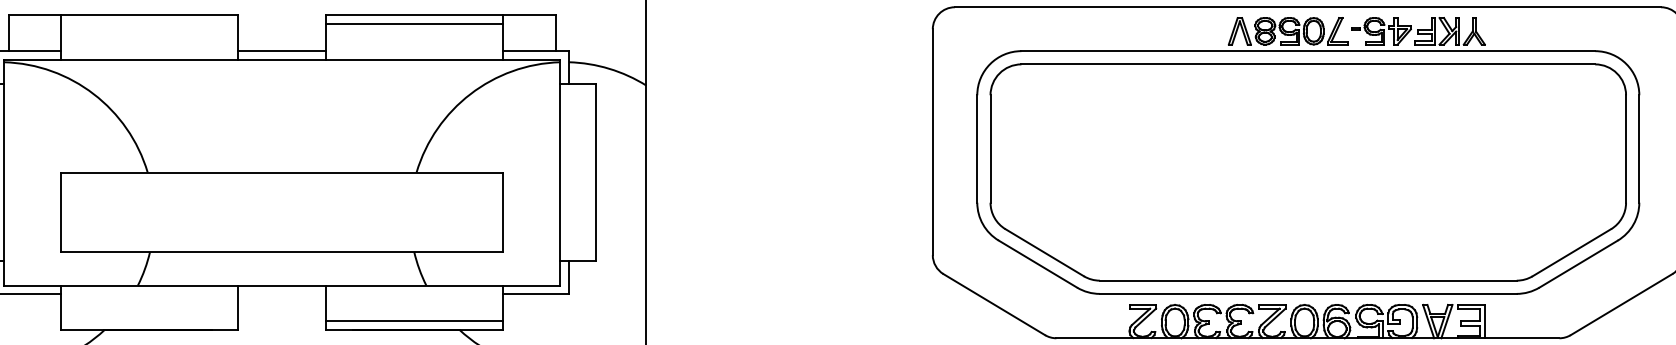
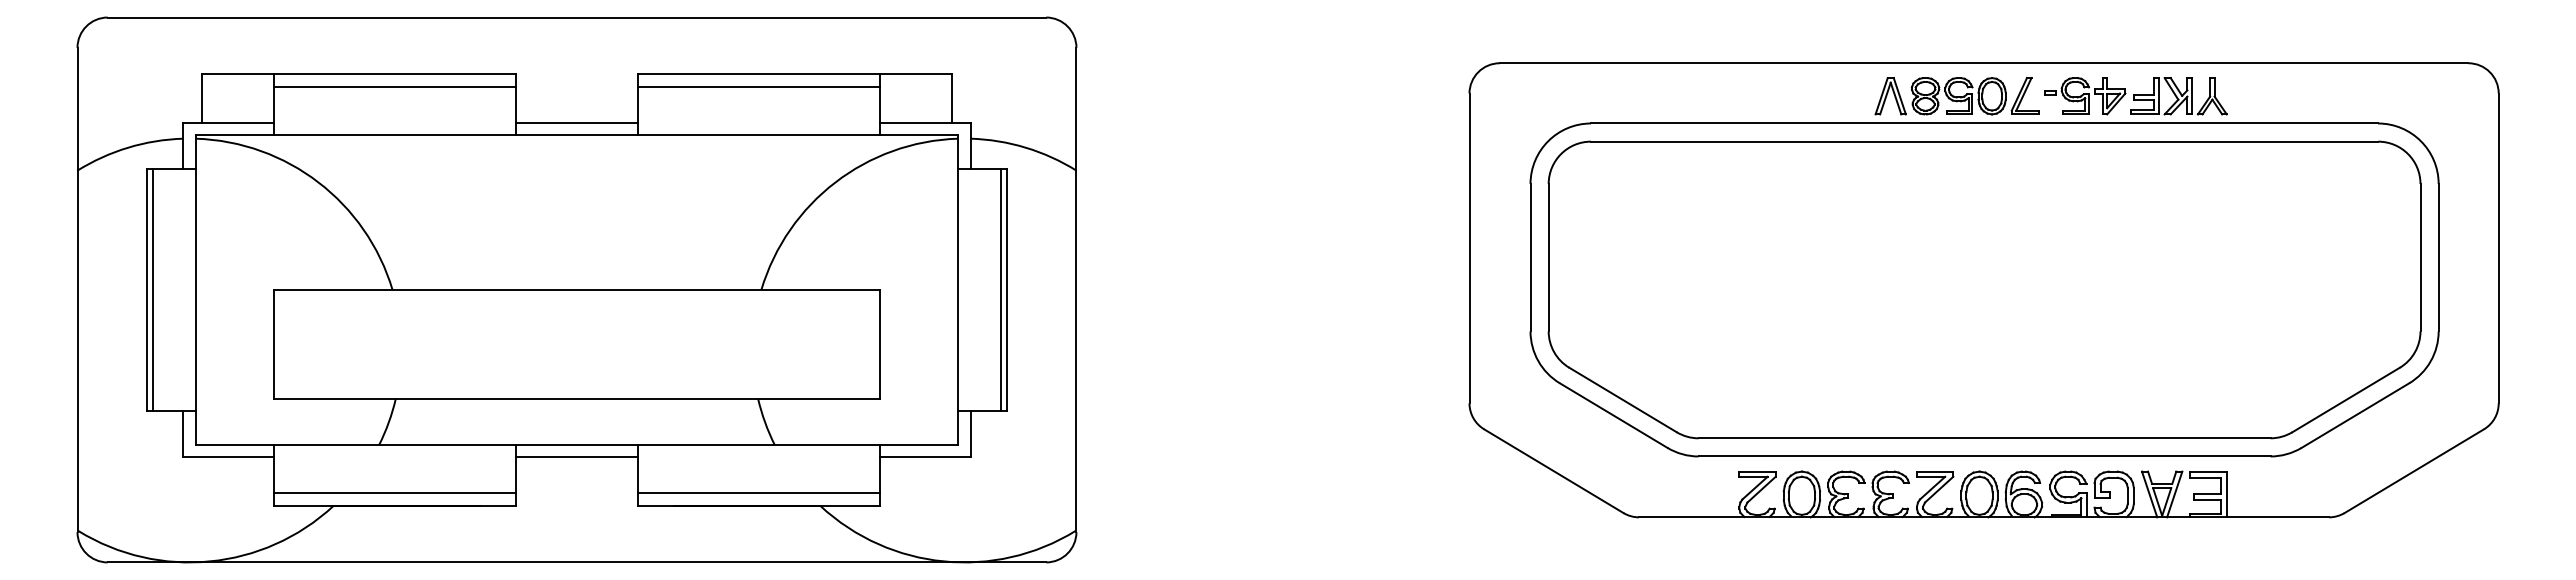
line: (149, 24) -> (395, 86), added
line: (590, 172) -> (1000, 289), added
line: (281, 294) -> (576, 457), added
line: (149, 320) -> (395, 493), added

